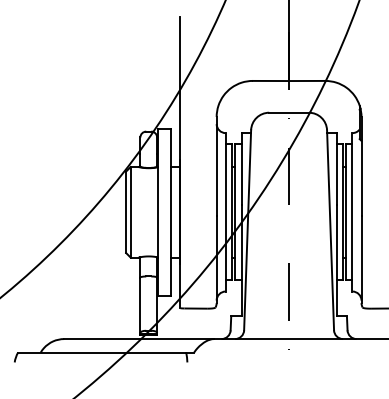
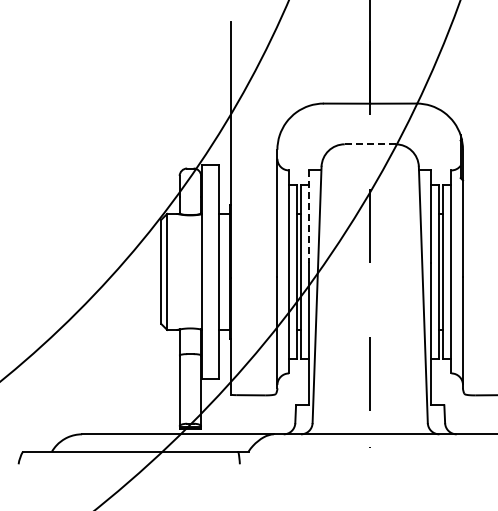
line: (289, 112) -> (370, 144), solid -> dashed
line: (241, 169) -> (309, 217), solid -> dashed

